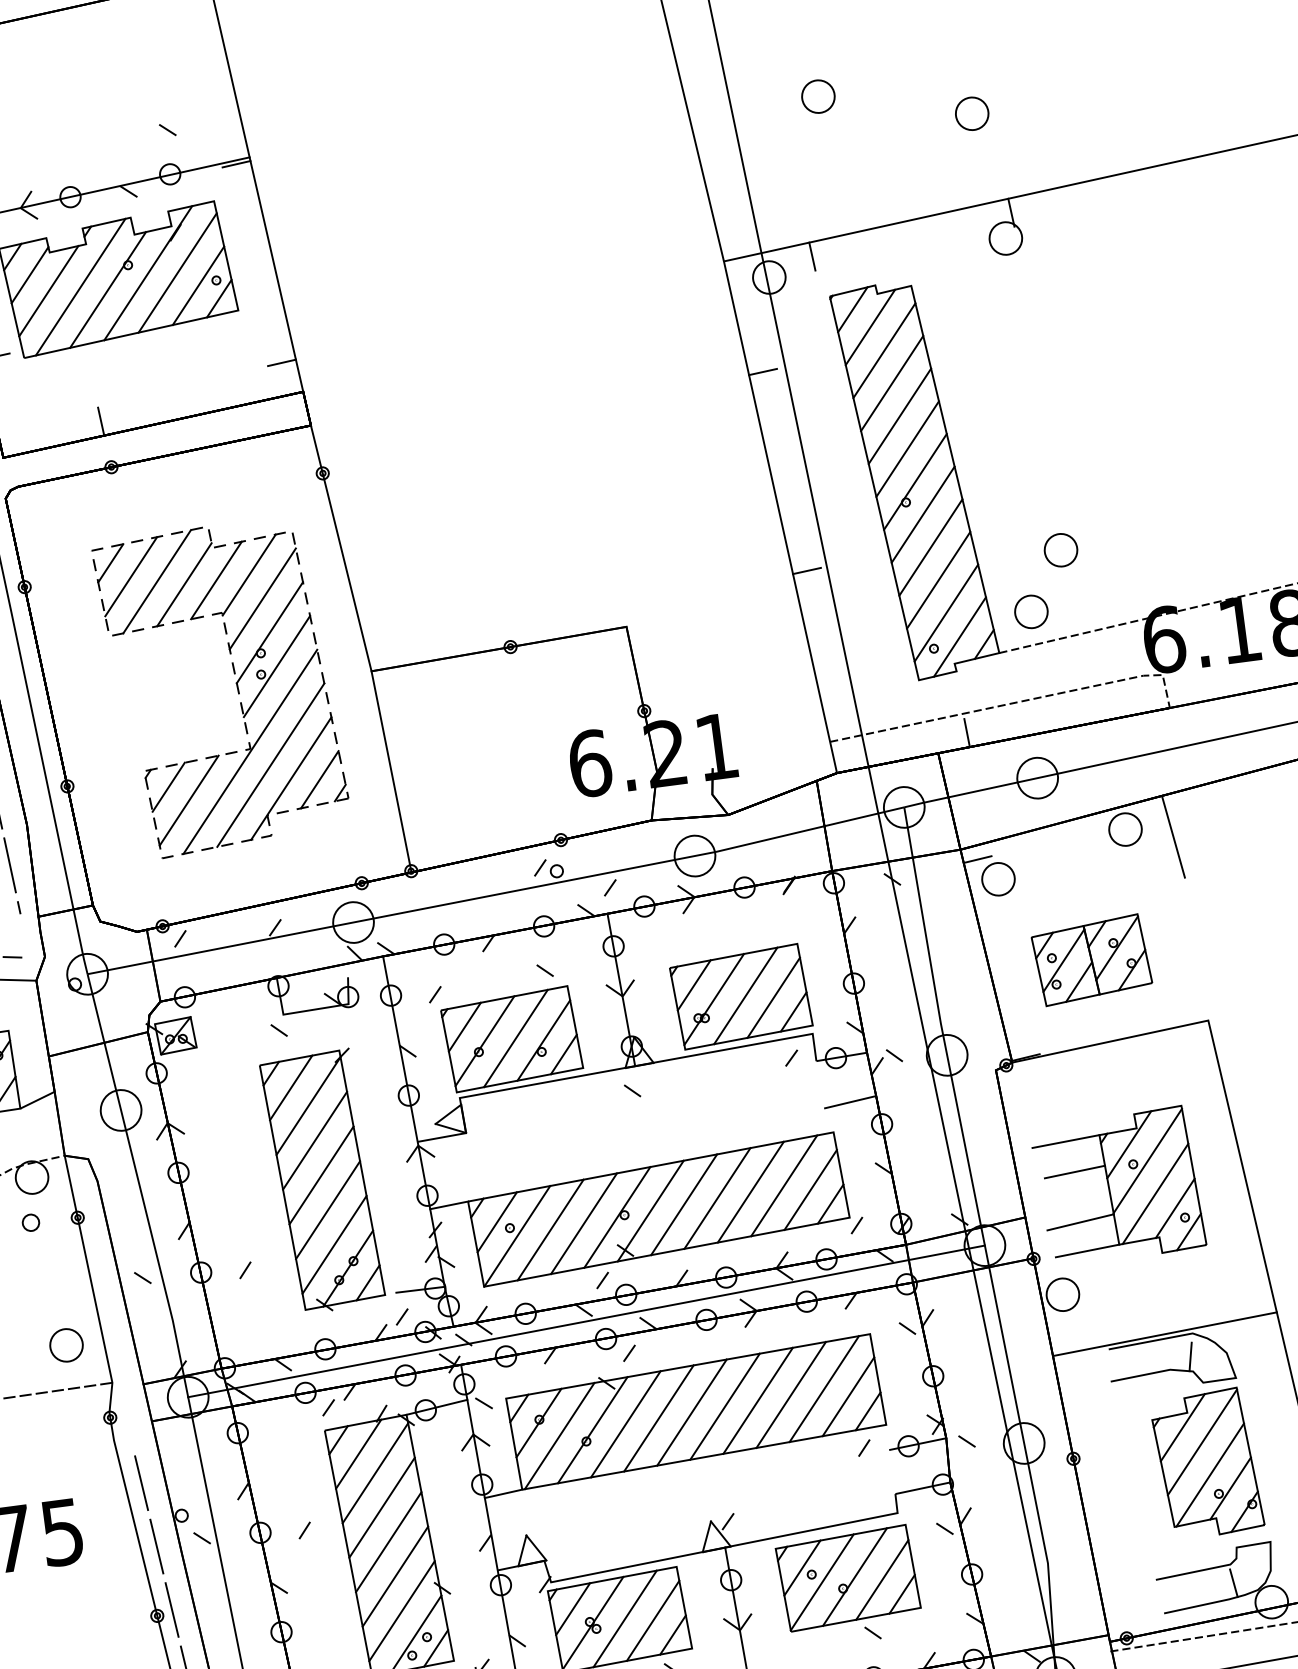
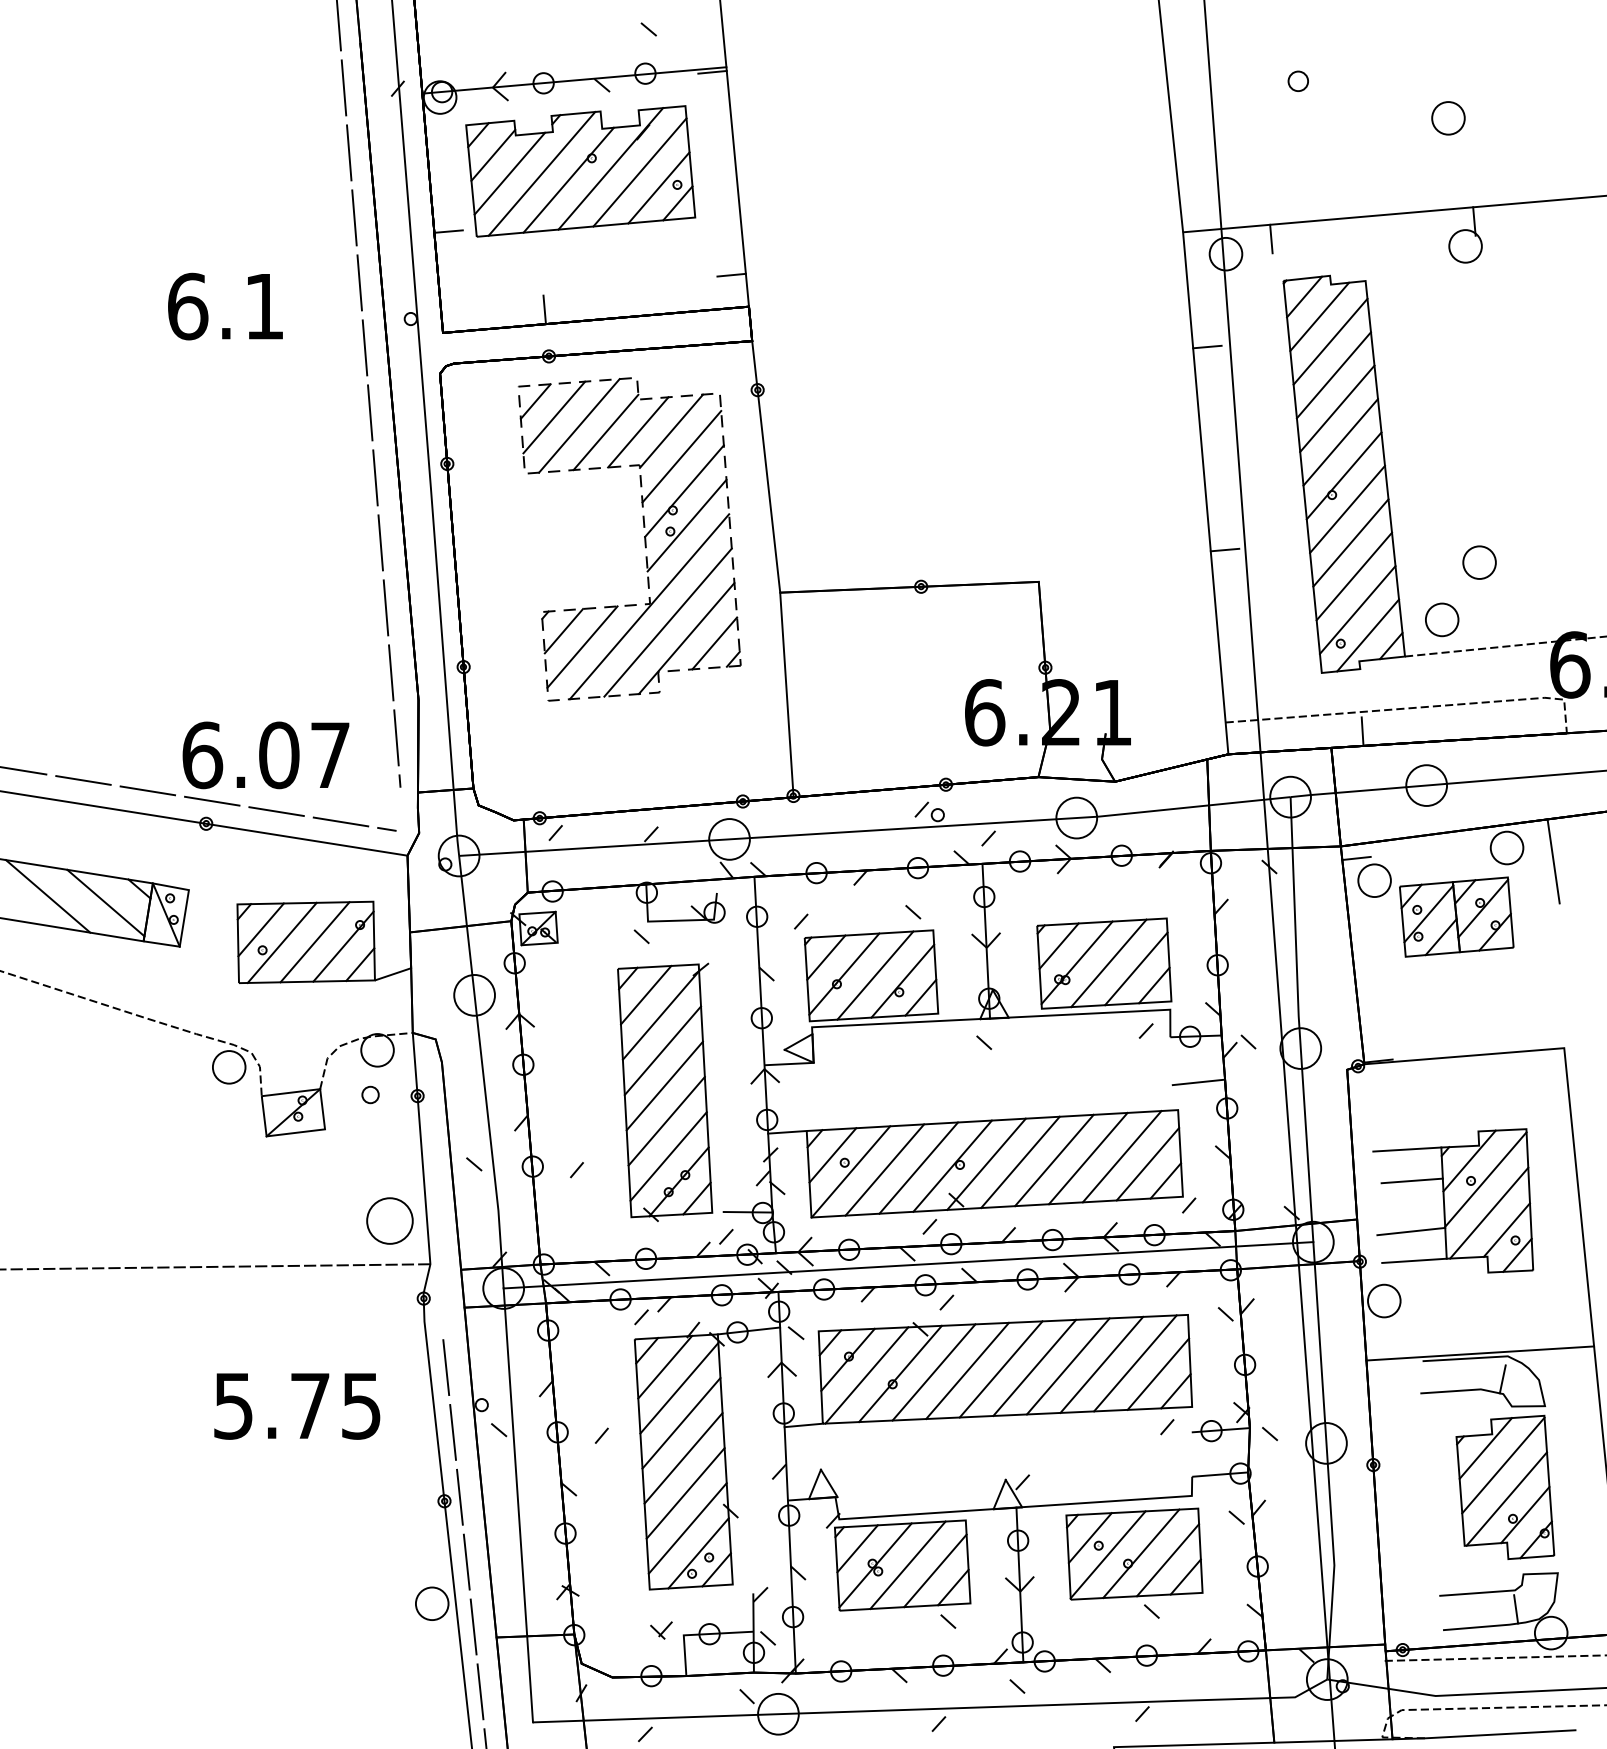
part: (818, 96) -> (1298, 81), size x0.6
part: (236, 685) -> (644, 539), moved
part: (1091, 959) -> (1456, 916), moved
part: (66, 1345) -> (389, 1221), size x1.4

